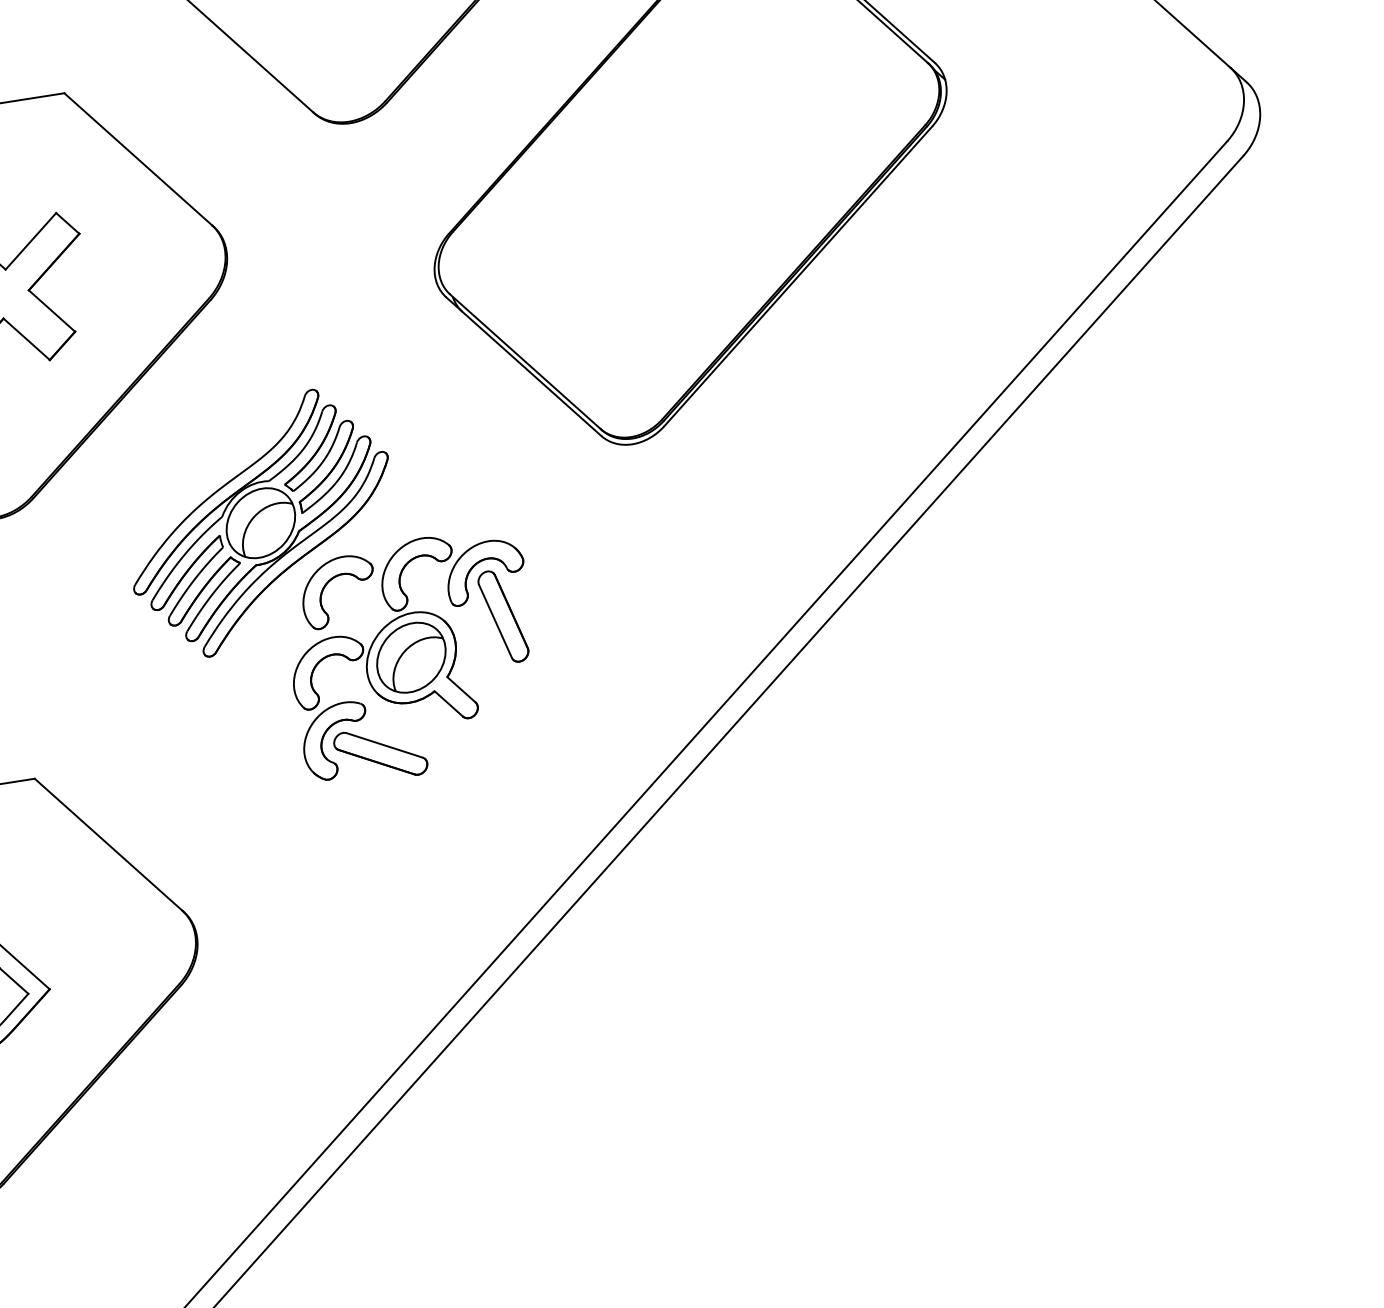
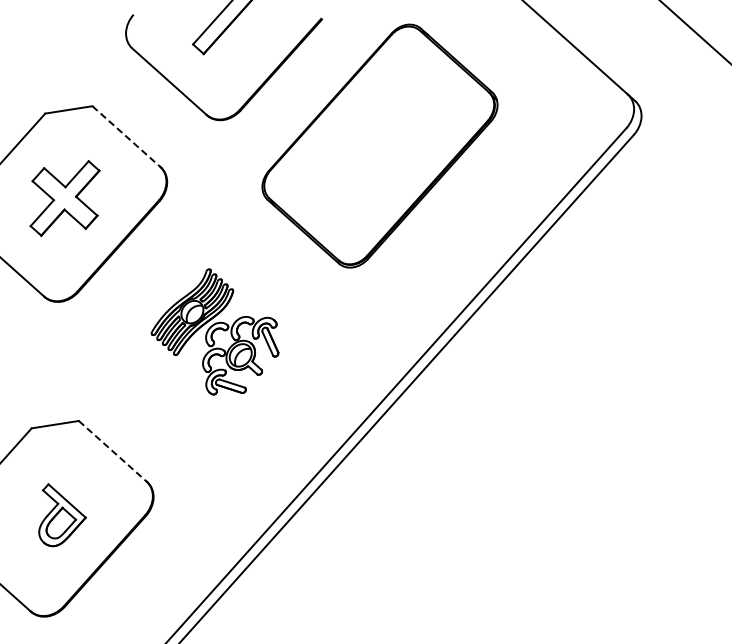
line: (138, 159) -> (126, 136), solid -> dashed
part: (330, 583) -> (214, 331), size x0.7
line: (110, 845) -> (113, 451), solid -> dashed

